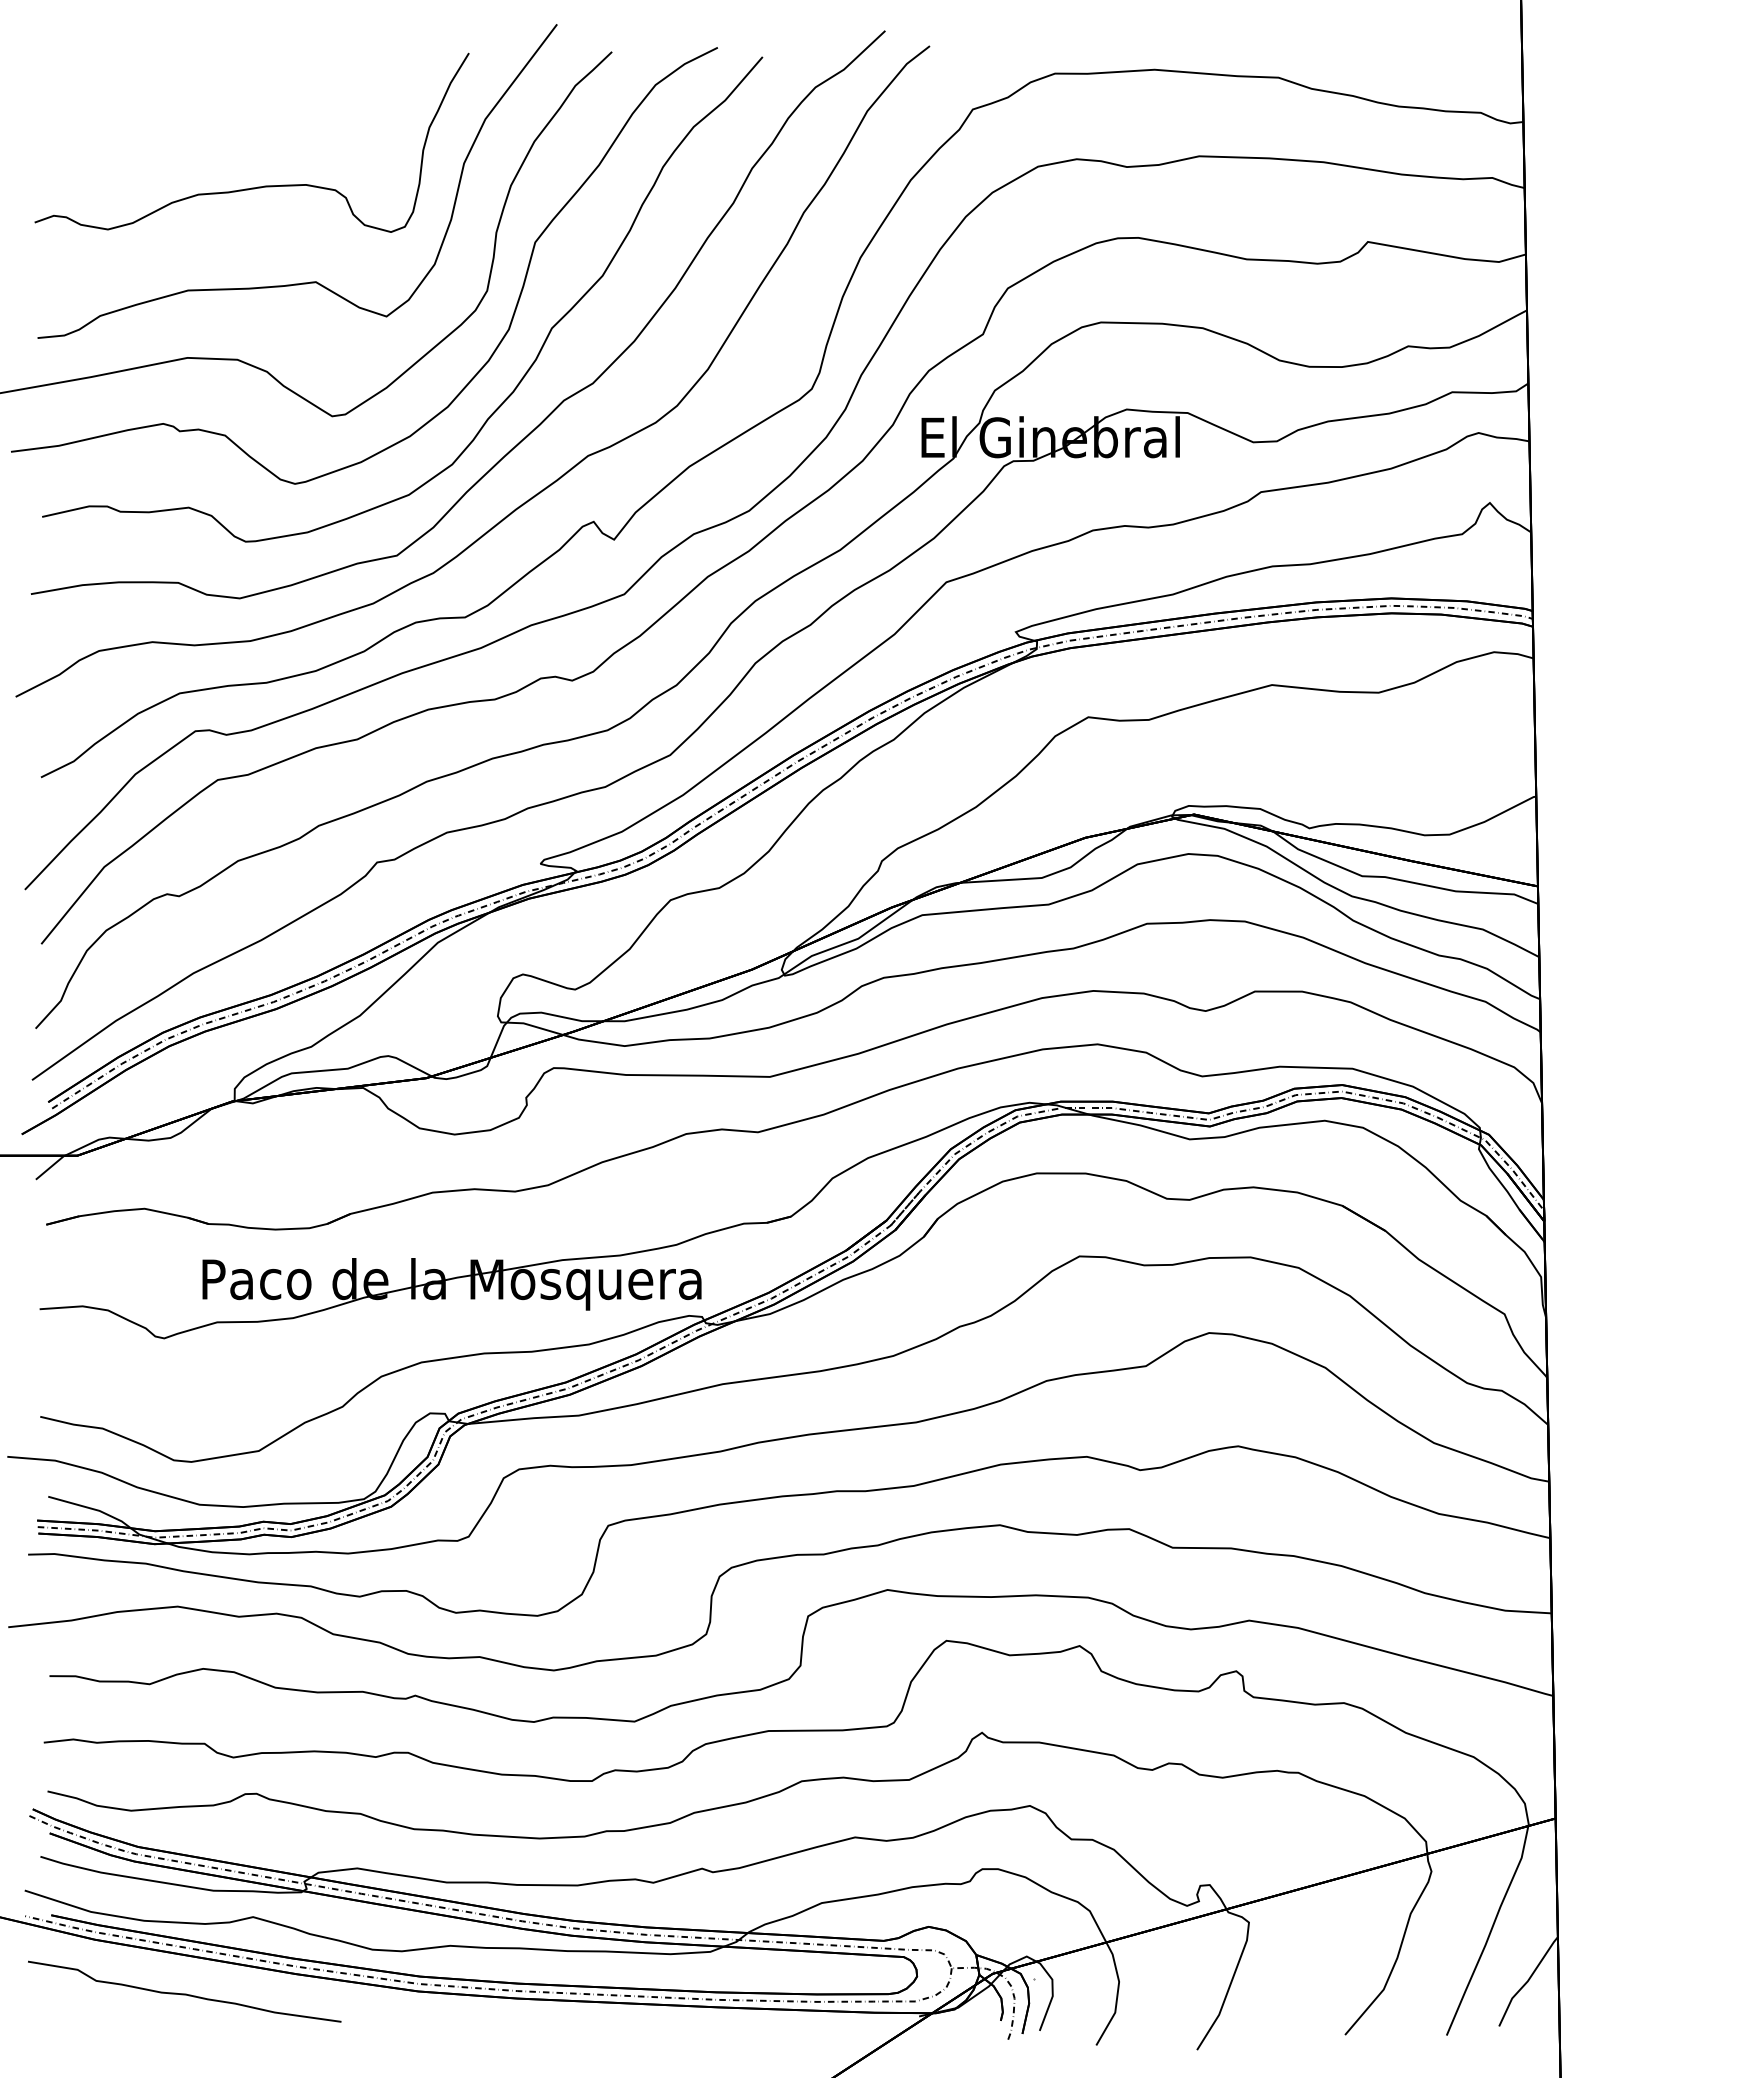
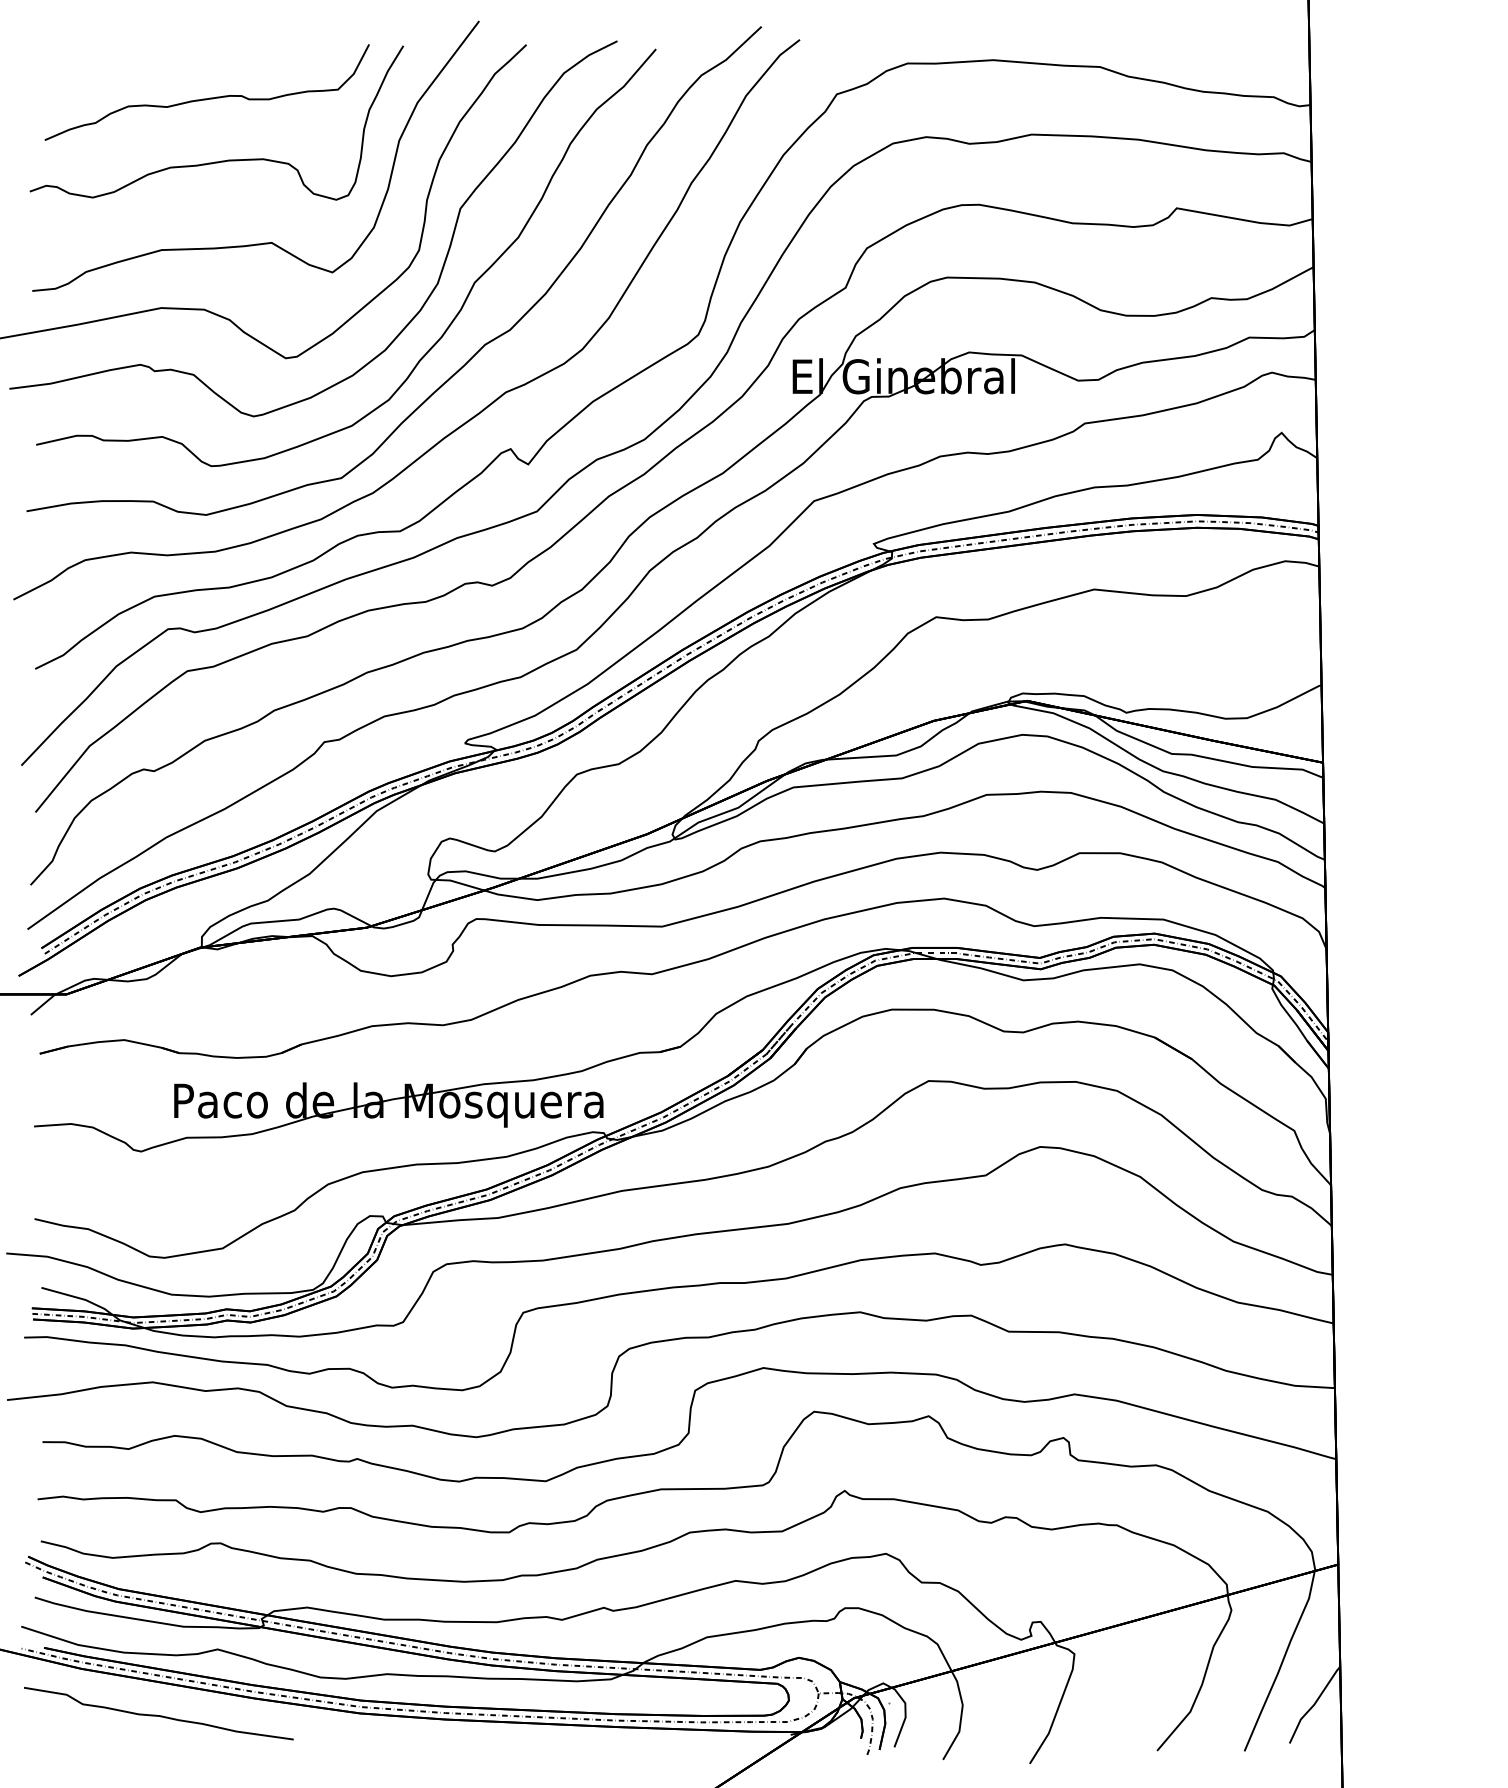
curve: (242, 113) -> (208, 97), added

